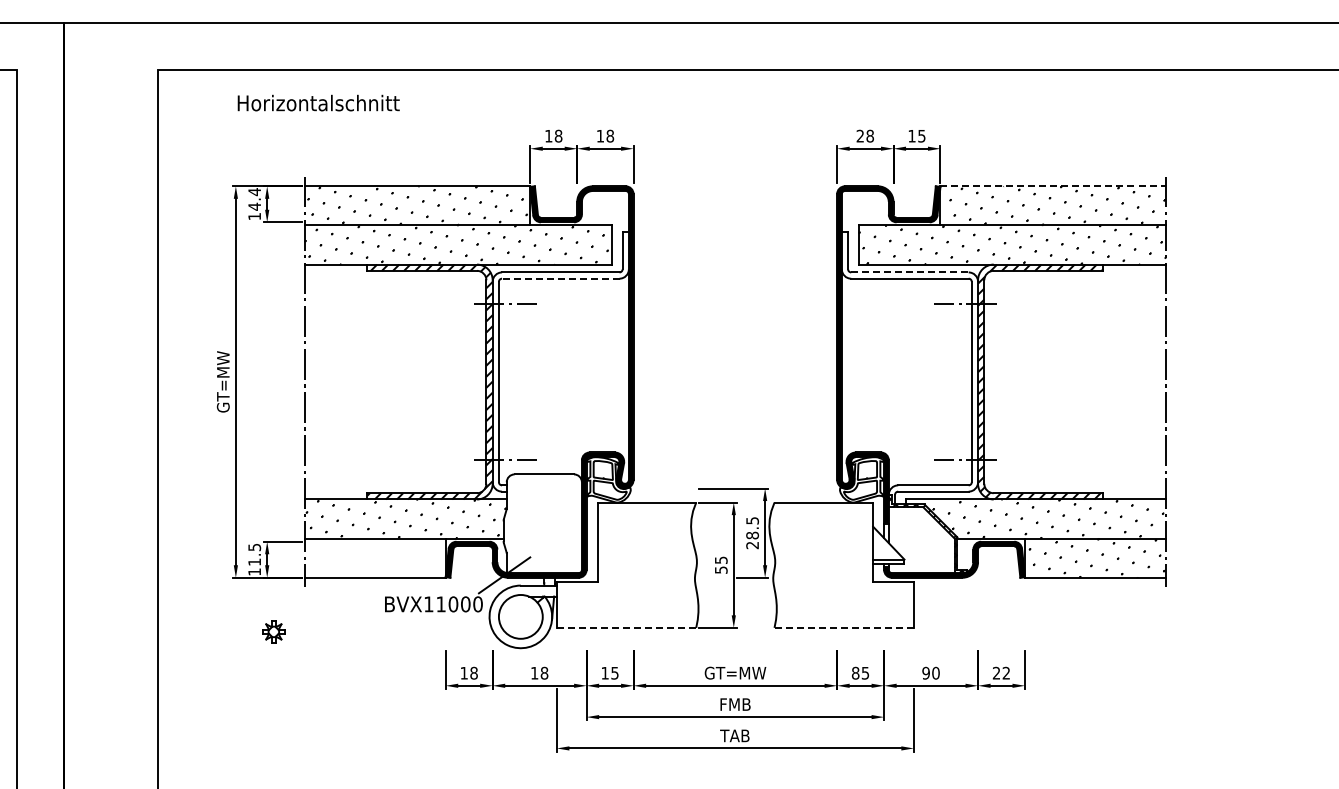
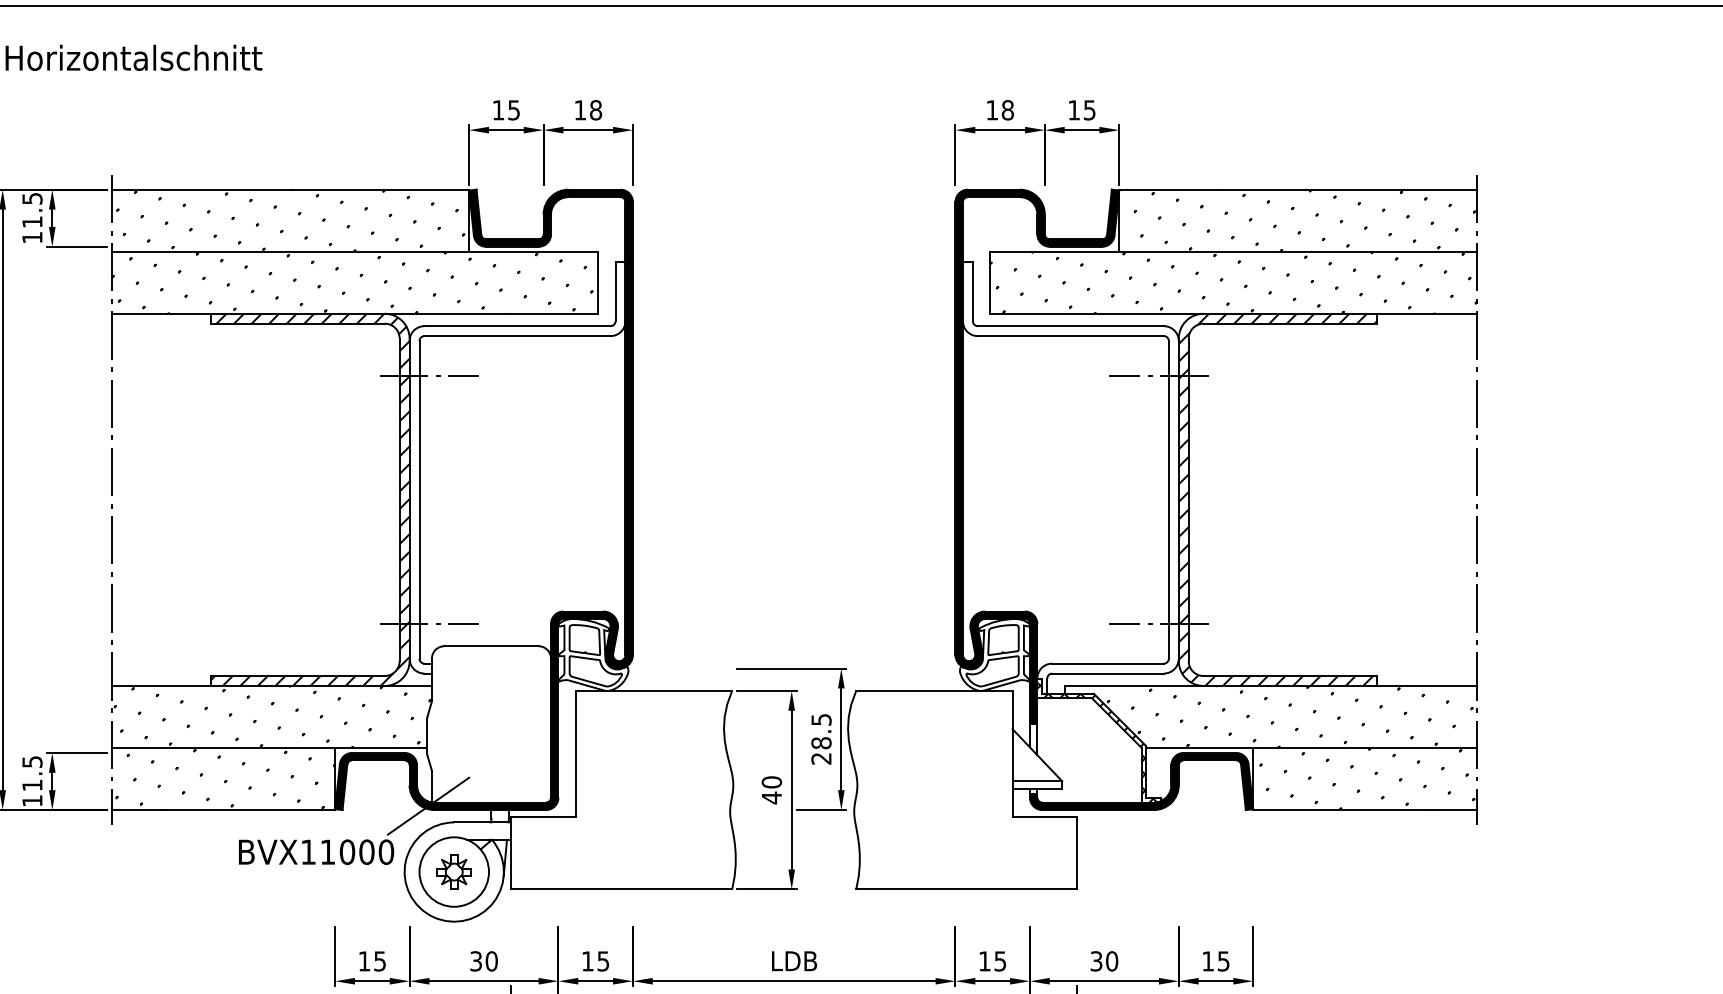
text: (558, 135) -> (513, 109), 18 -> 15
text: (859, 135) -> (990, 109), 28 -> 18
line: (1053, 186) -> (1298, 189), dashed -> solid
text: (254, 199) -> (32, 210), 14.4 -> 11.5
line: (909, 272) -> (1070, 326), dashed -> solid
line: (560, 278) -> (517, 335), dashed -> solid
hatch: (376, 558) -> (225, 779), added
text: (720, 565) -> (770, 790), 55 -> 40
line: (626, 627) -> (621, 888), dashed -> solid
line: (844, 627) -> (967, 888), dashed -> solid
part: (273, 631) -> (453, 871), moved
text: (473, 672) -> (379, 960), 18 -> 15
text: (539, 672) -> (483, 960), 18 -> 30
text: (735, 672) -> (794, 960), GT=MW -> LDB
text: (855, 672) -> (984, 960), 85 -> 15
text: (1000, 672) -> (1214, 960), 22 -> 15
text: (925, 673) -> (1095, 961), 90 -> 30

